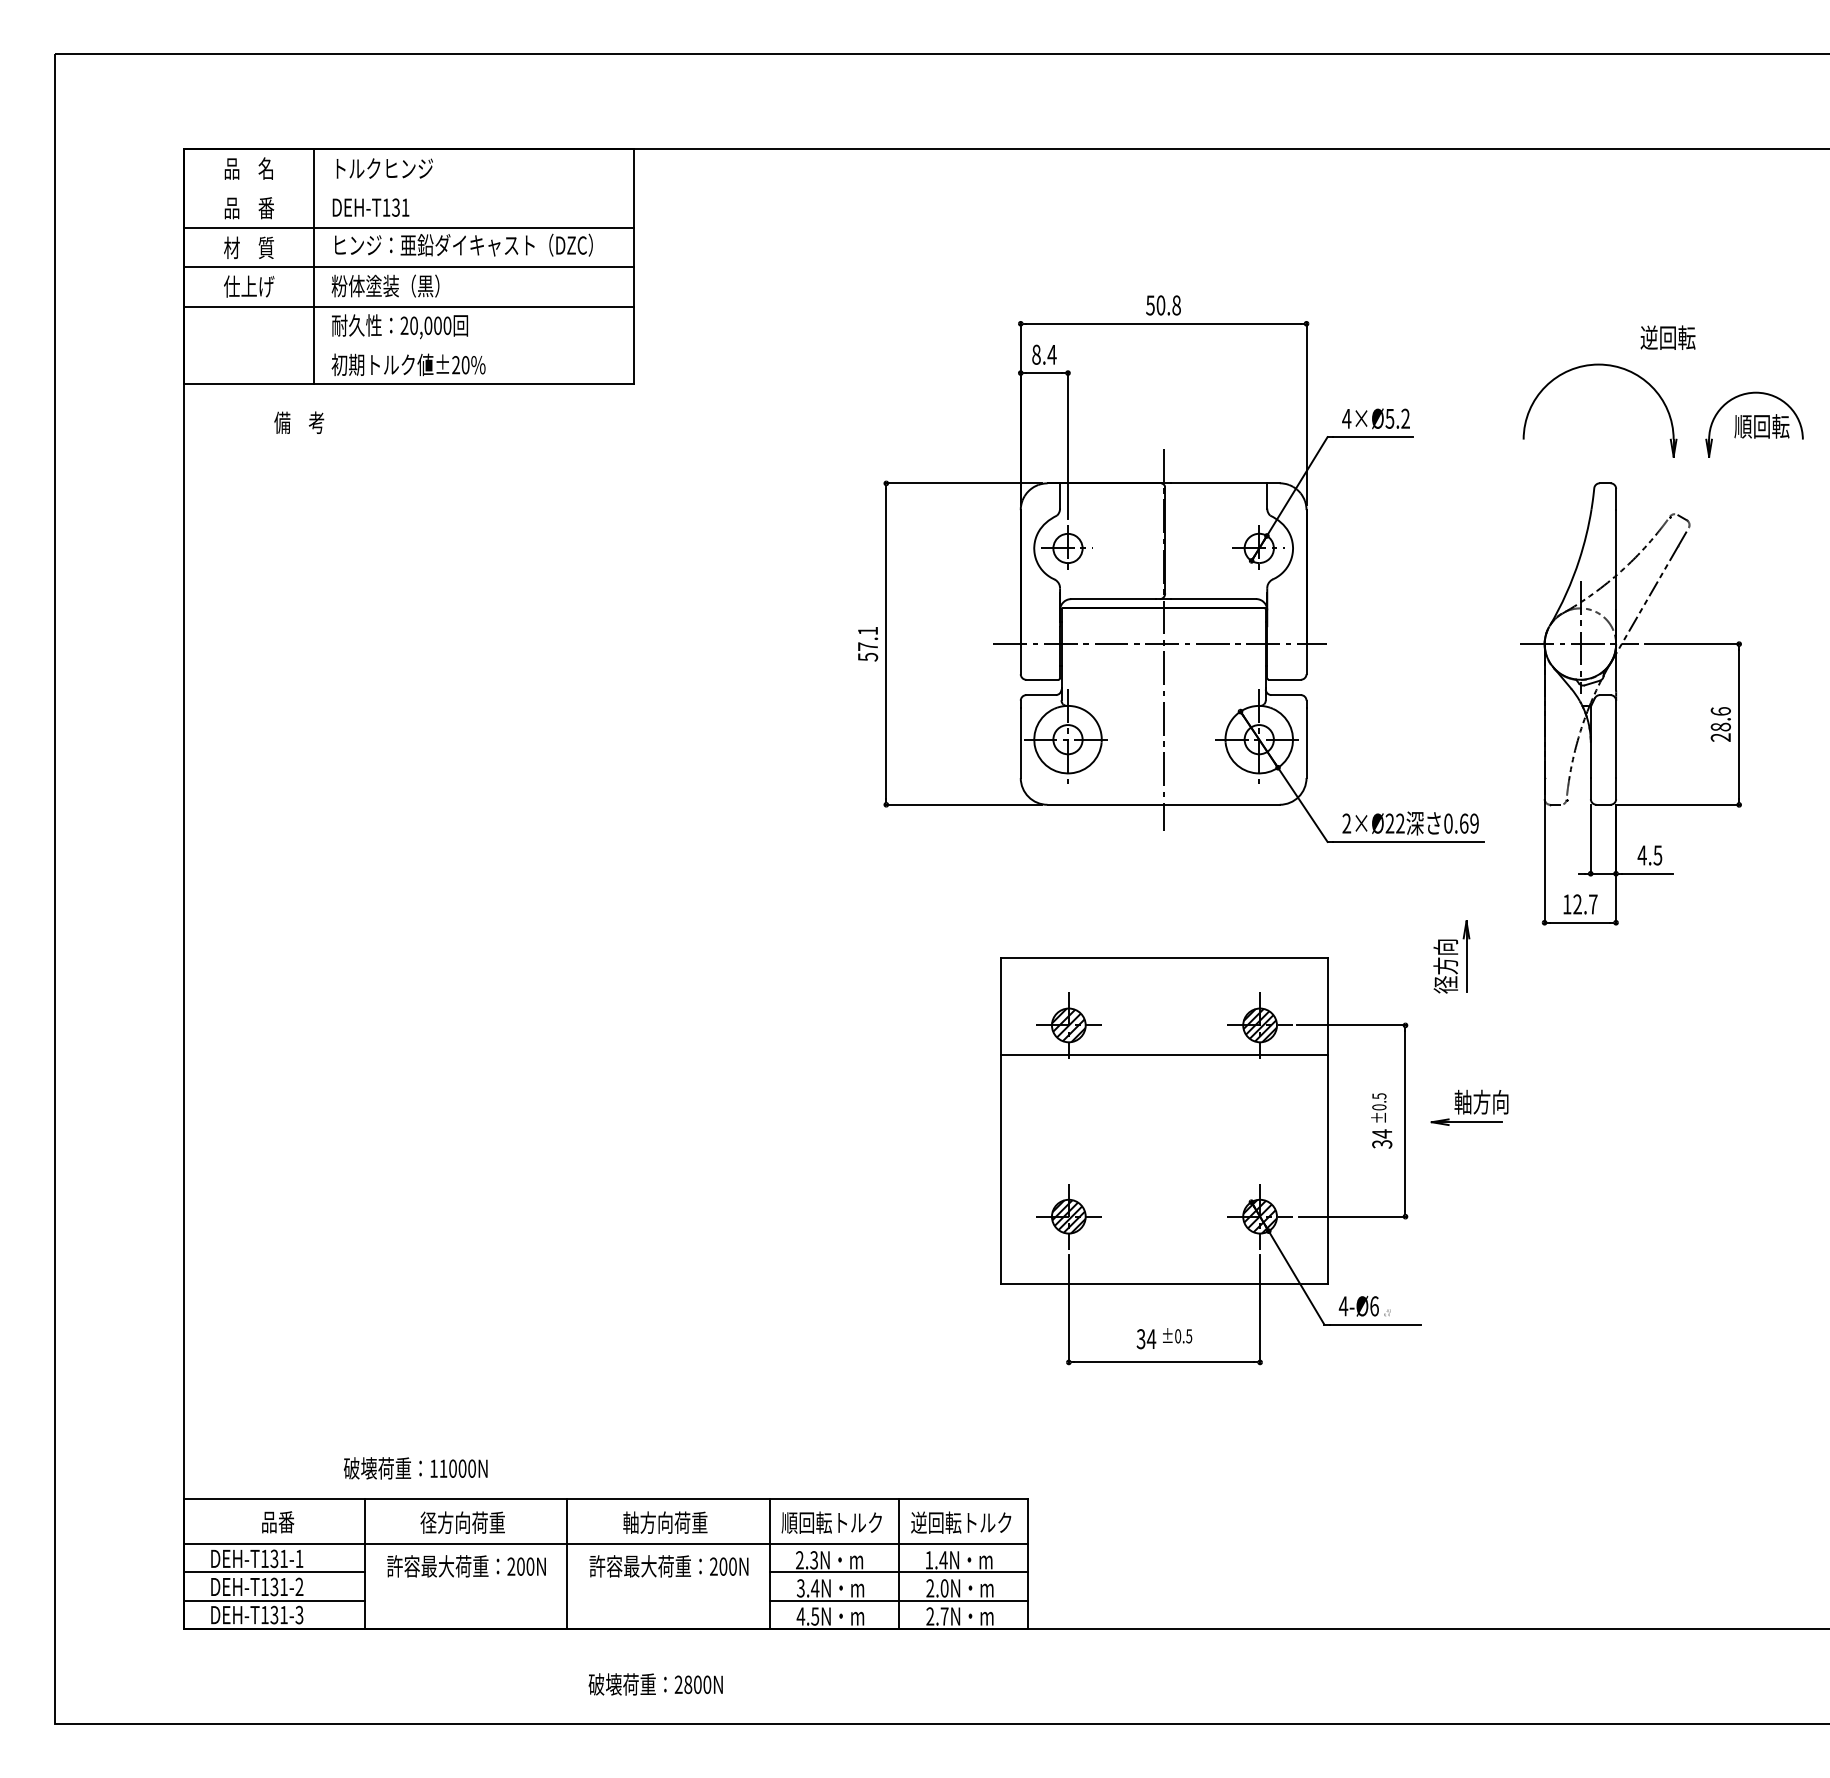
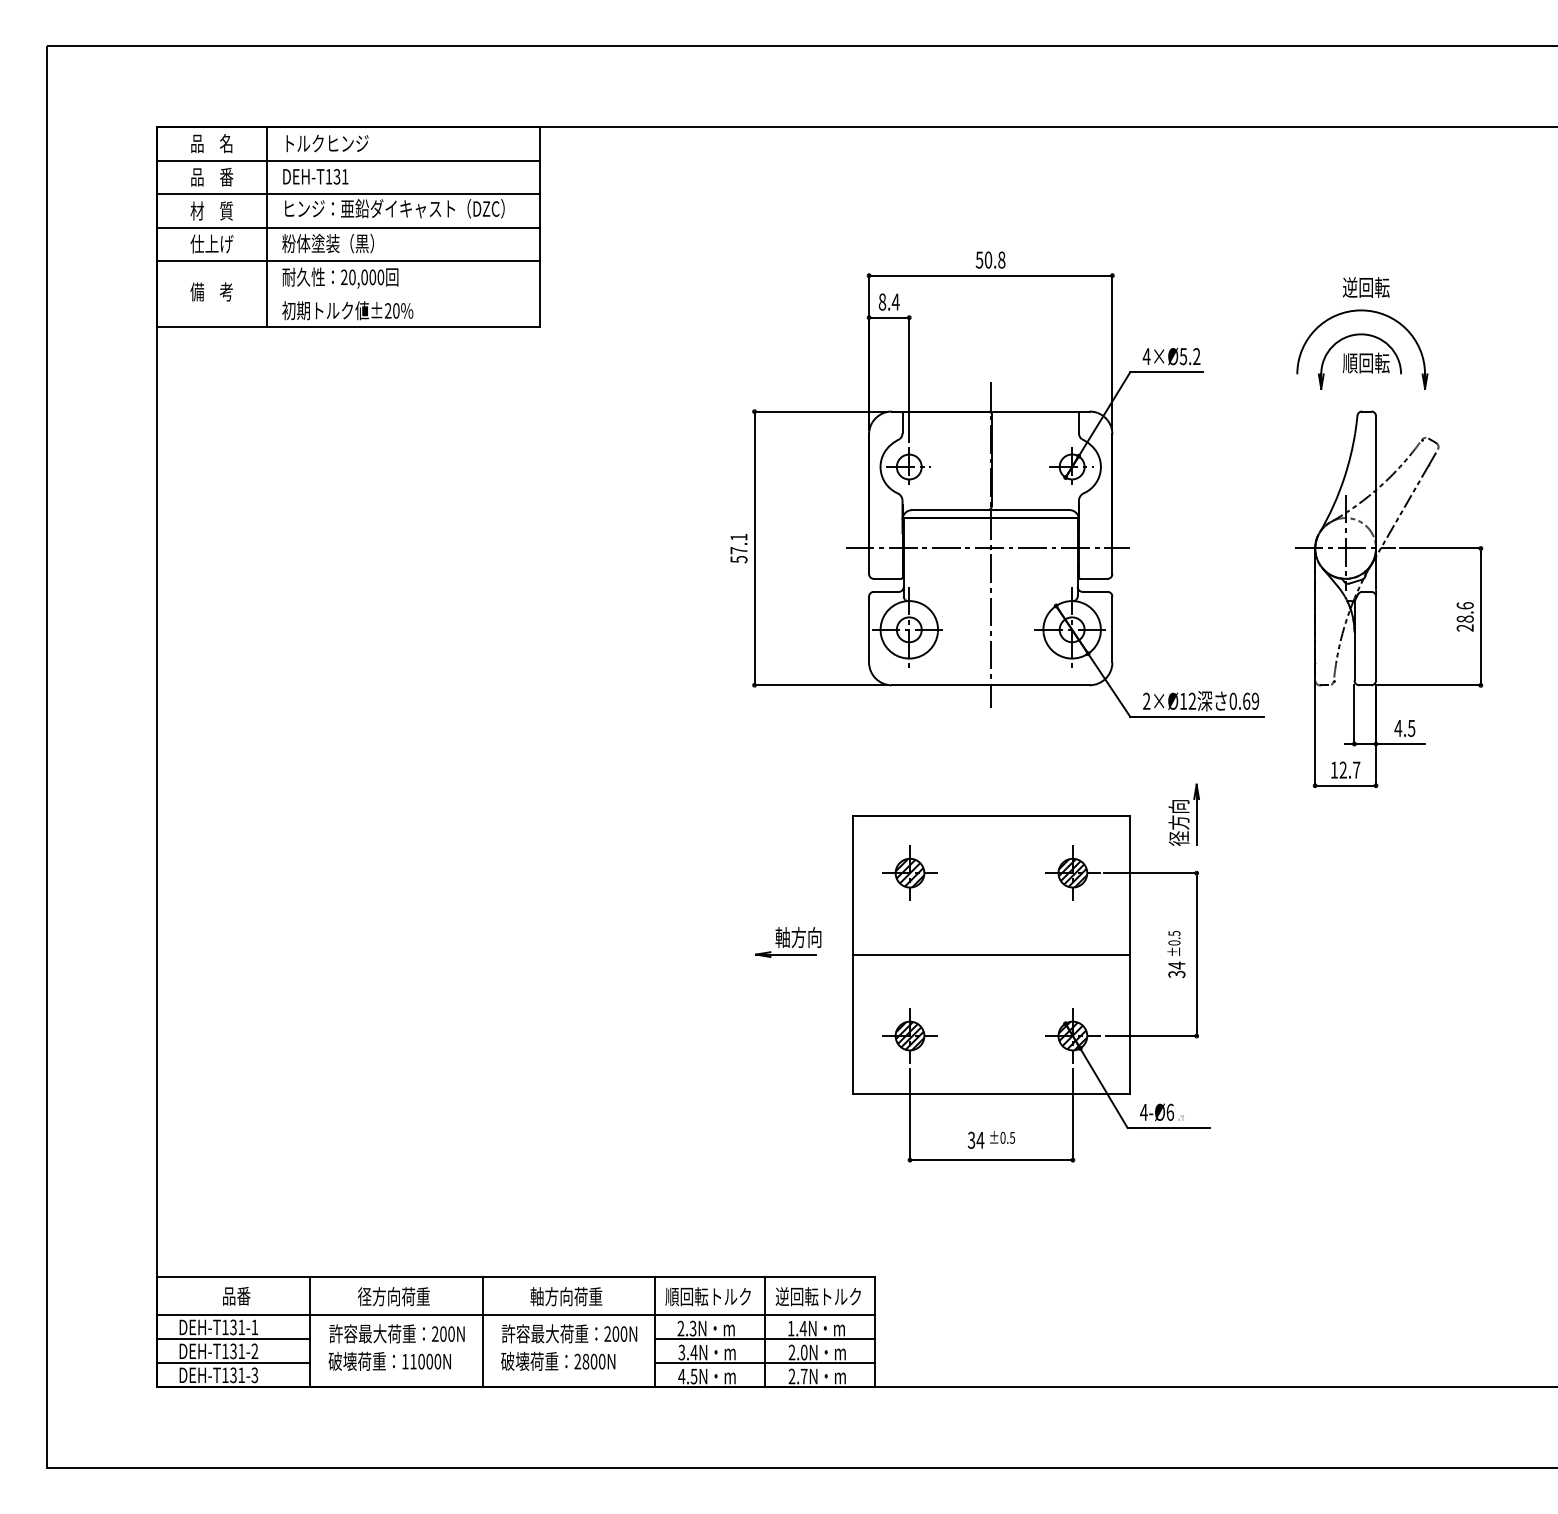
line: (408, 188) -> (347, 160), added
text: (1668, 337) -> (1366, 287), moved
text: (299, 422) -> (211, 291), moved
part: (1754, 424) -> (1359, 361), moved
text: (1390, 822) -> (1183, 700), 2×Ø22 -> 2×Ø12
part: (1451, 956) -> (1183, 814), moved
line: (1164, 1055) -> (991, 954), moved
part: (1469, 1108) -> (788, 942), moved
text: (415, 1467) -> (389, 1360), moved
text: (656, 1683) -> (558, 1360), moved

